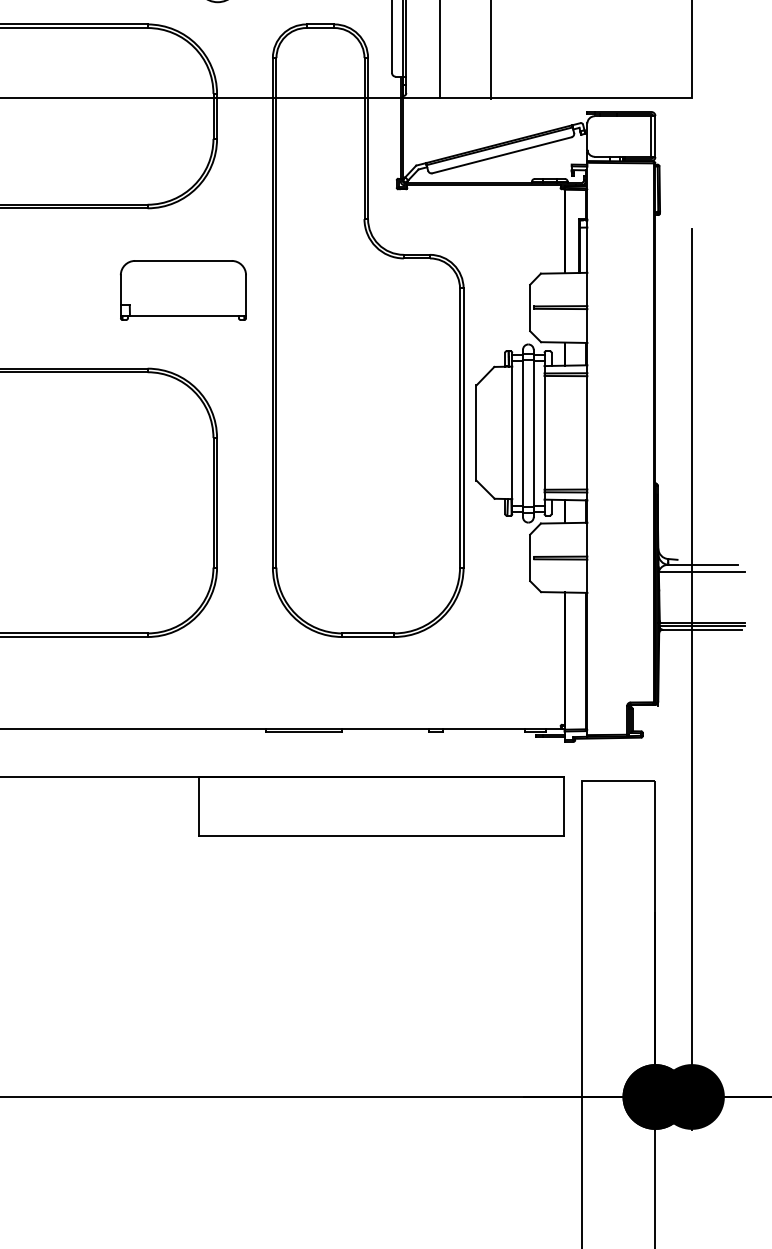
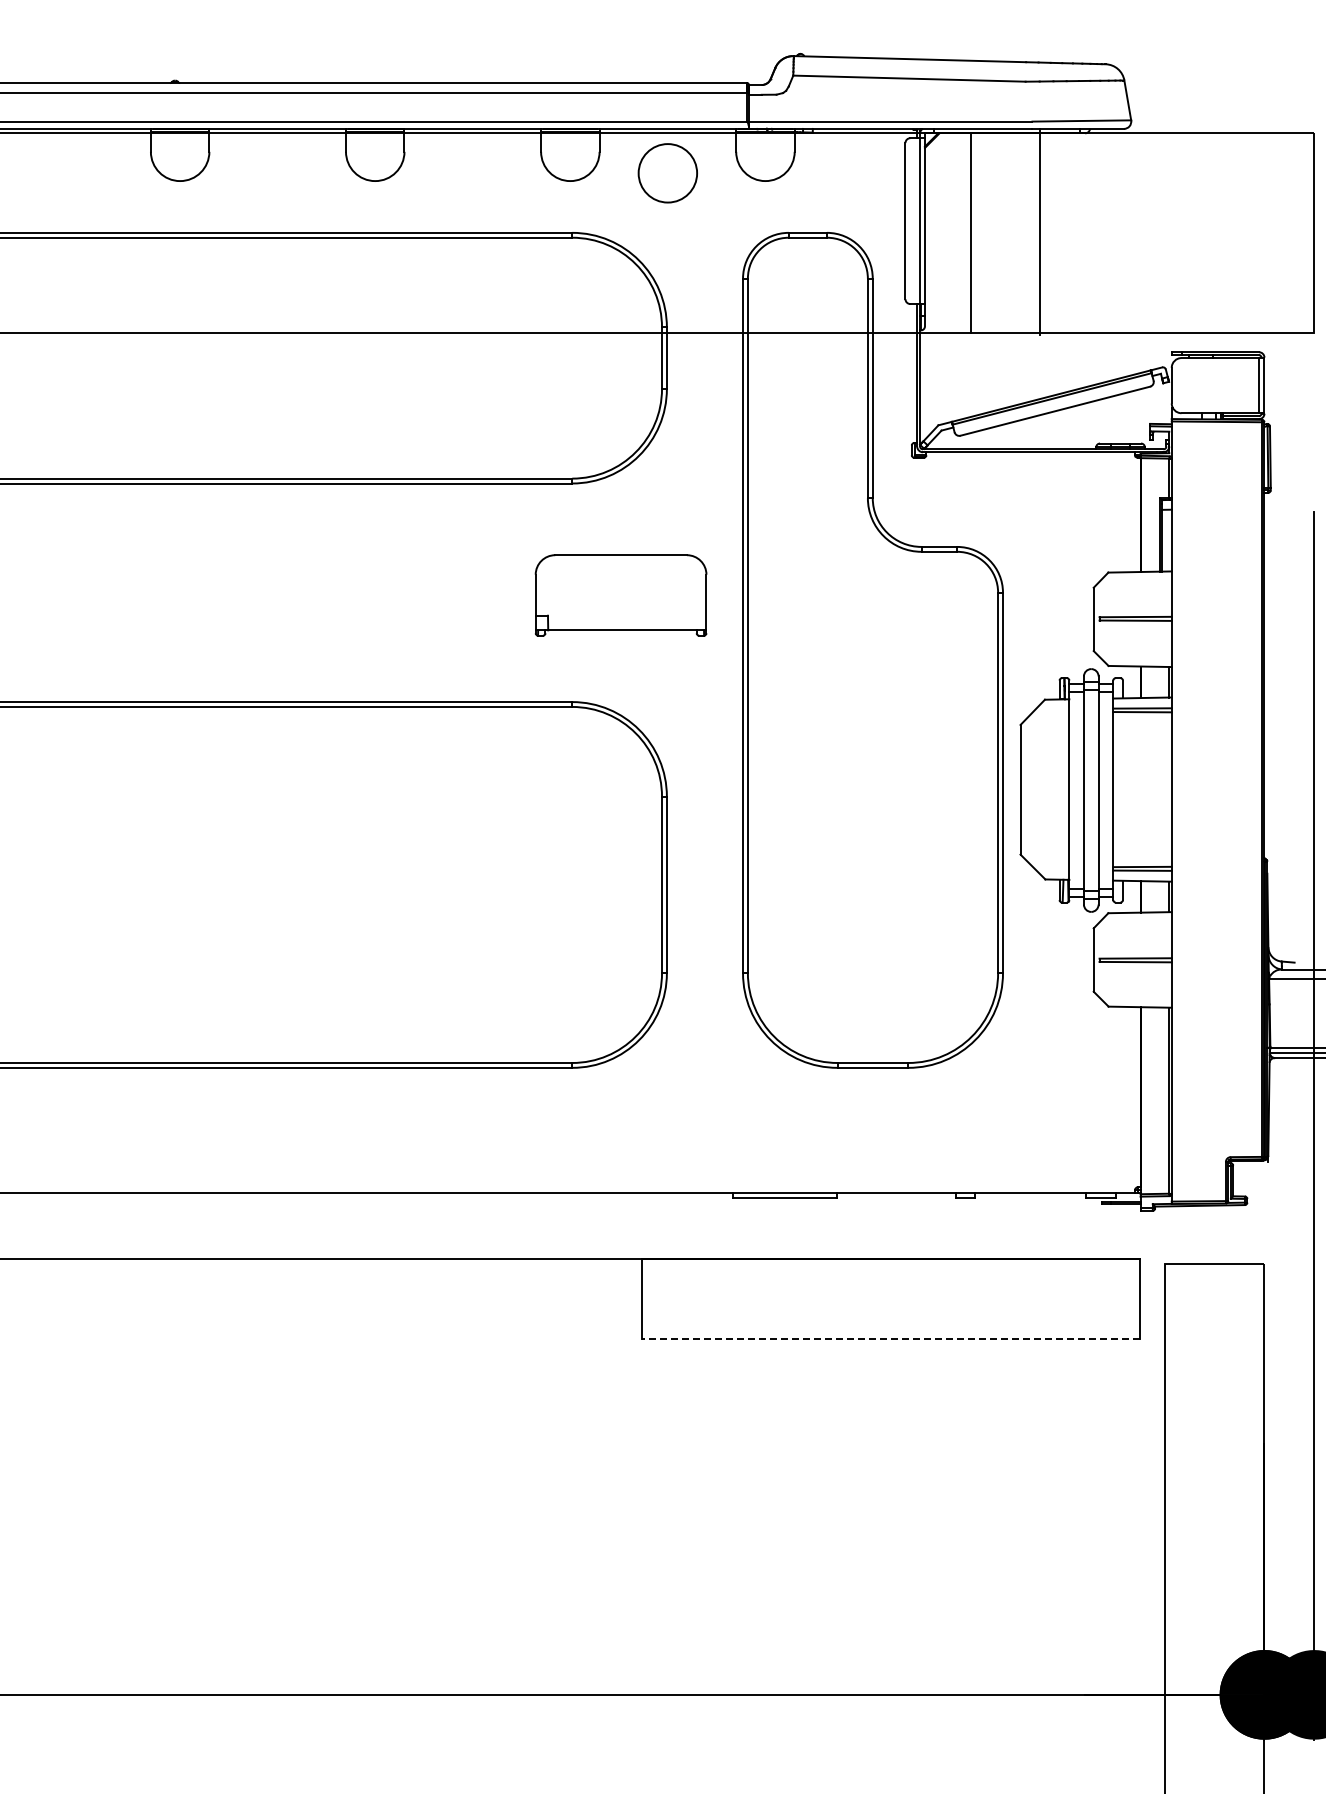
line: (381, 836) -> (890, 1339), solid -> dashed

